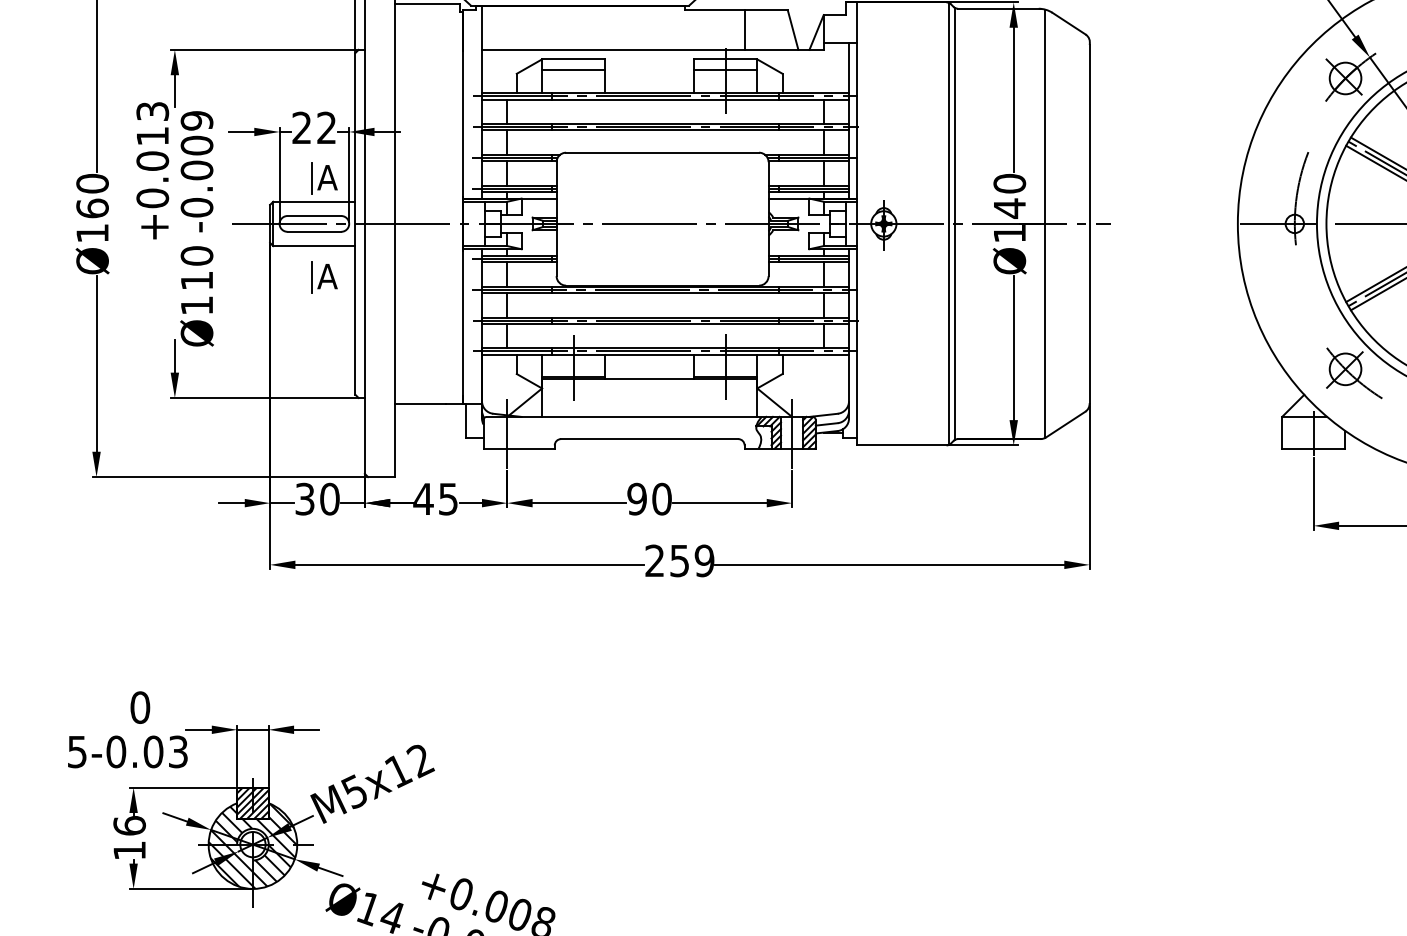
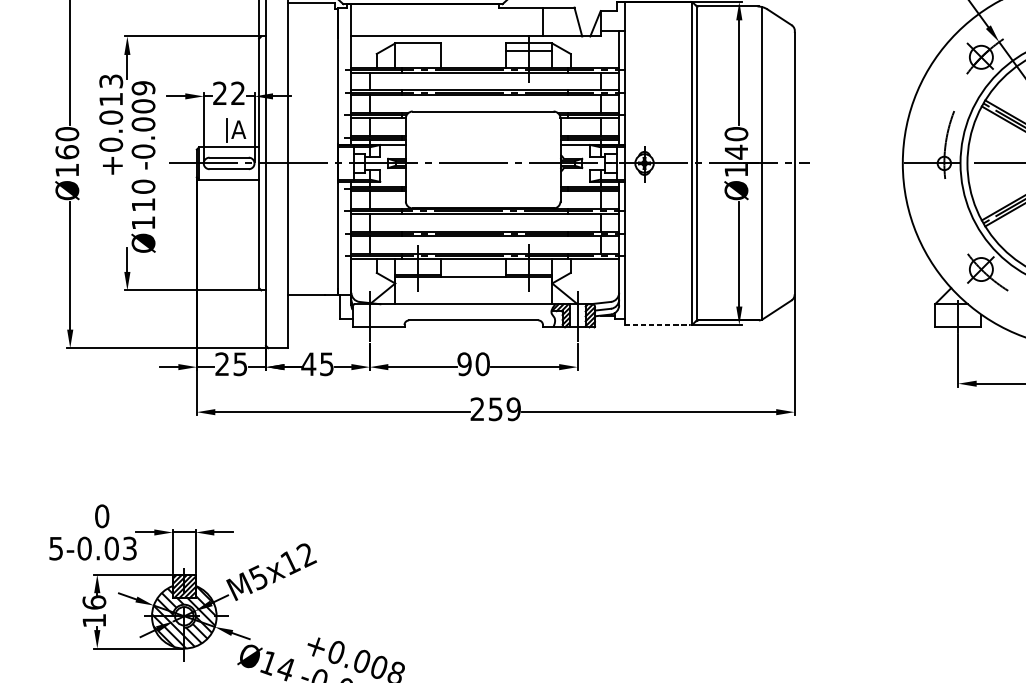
line: (573, 70) -> (418, 51), removed
part: (324, 277) -> (236, 202), removed
line: (901, 445) -> (657, 325), solid -> dashed
text: (317, 498) -> (231, 363), 30 -> 25

